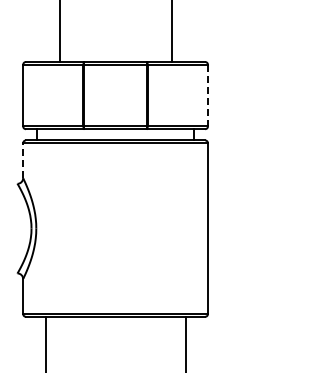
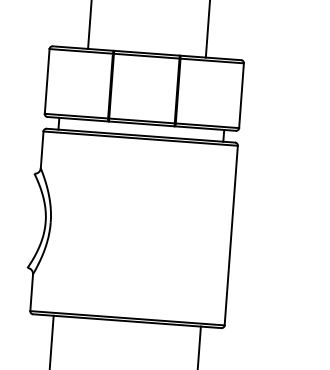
line: (208, 95) -> (242, 95), dashed -> solid
line: (23, 160) -> (42, 149), dashed -> solid

